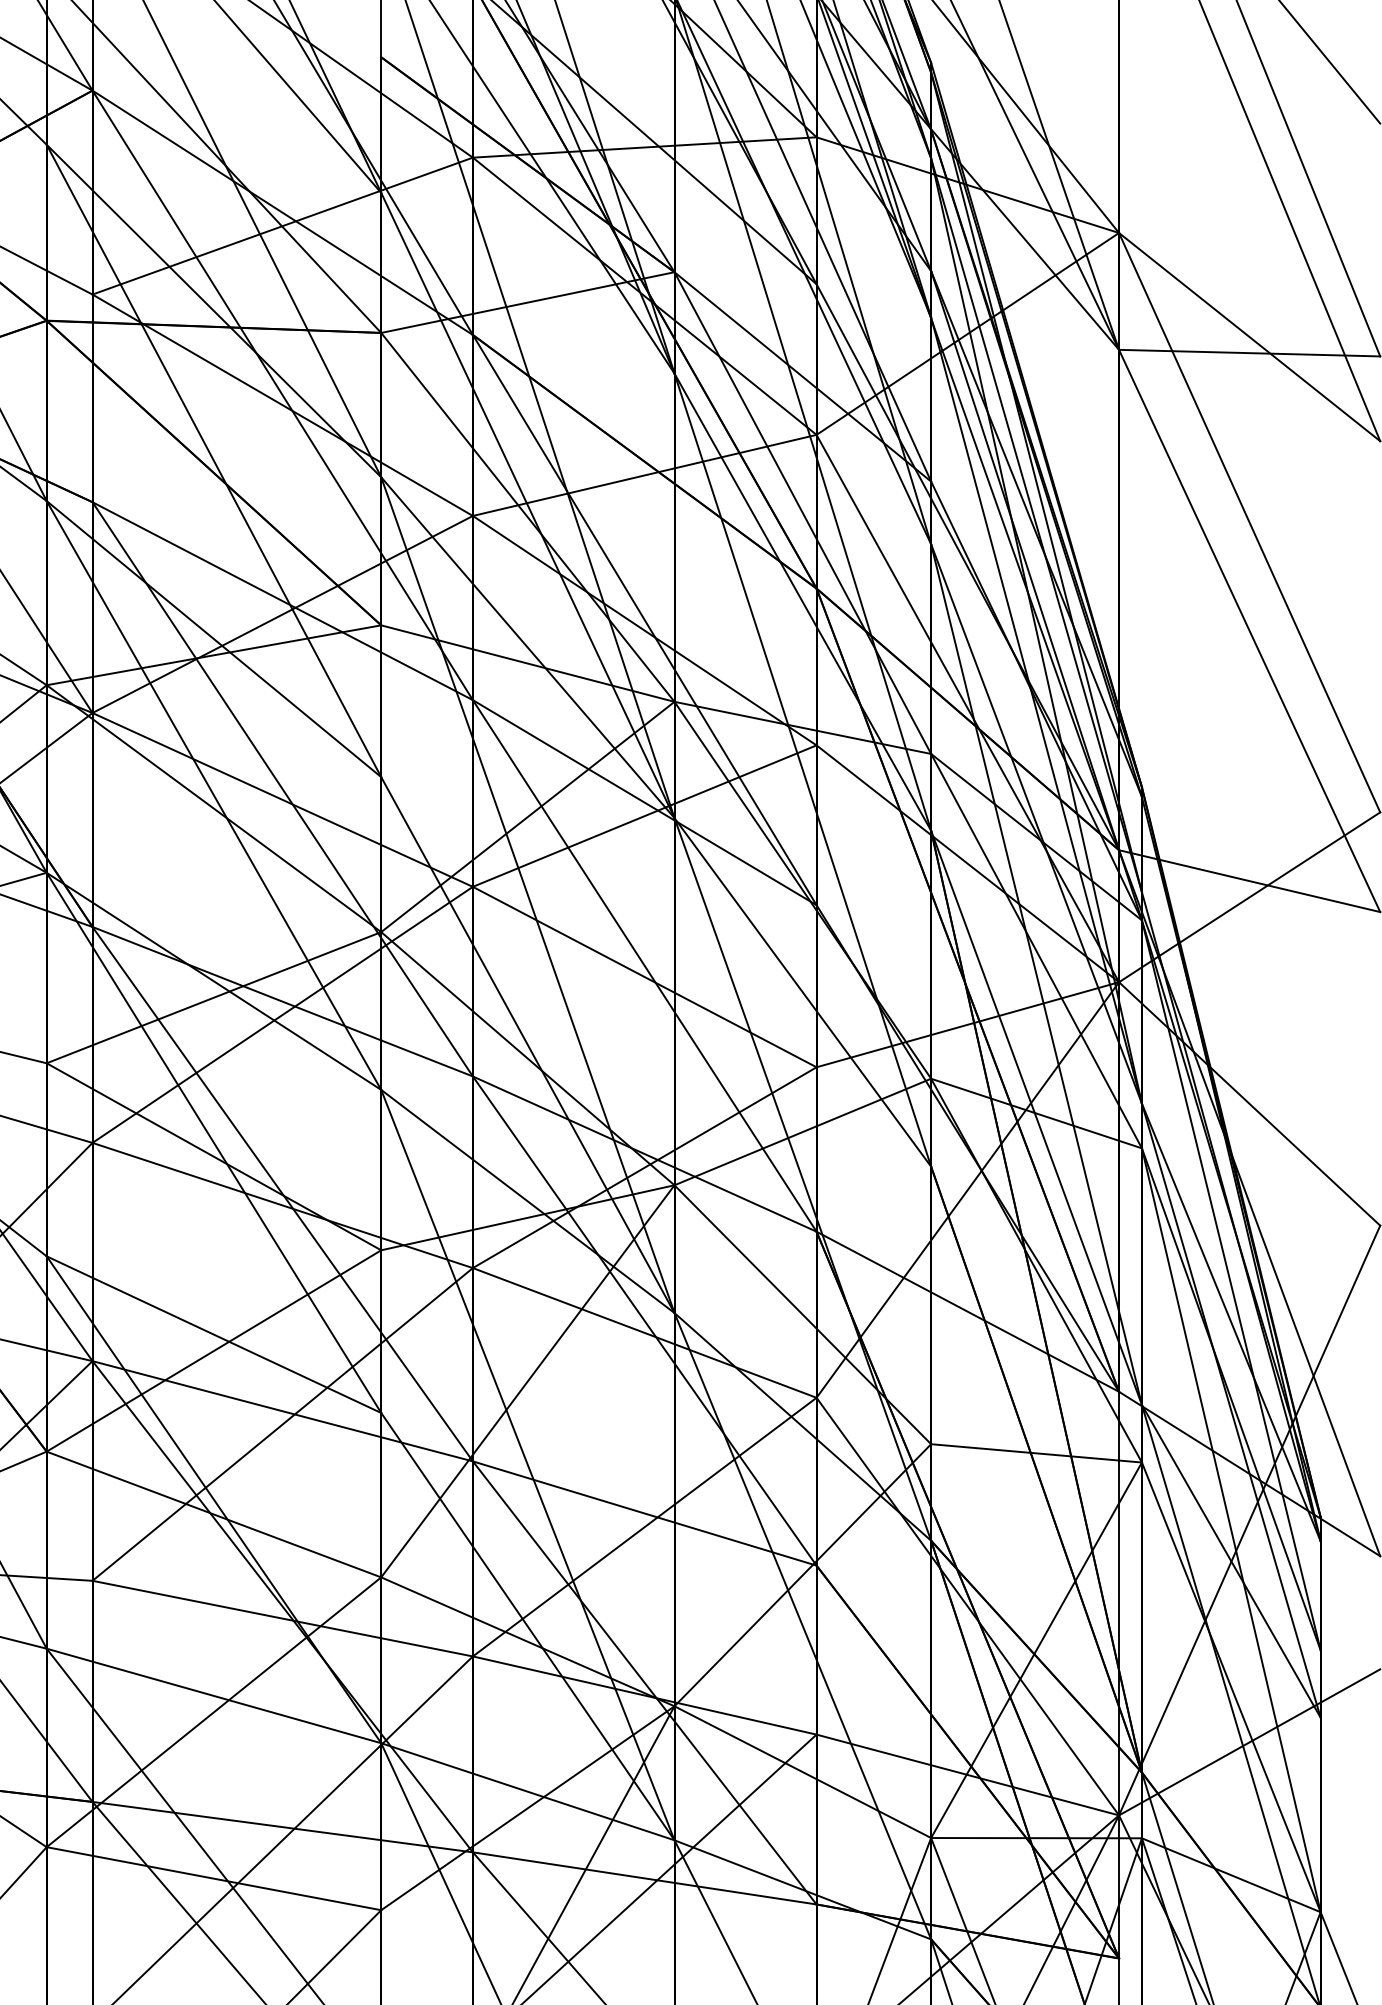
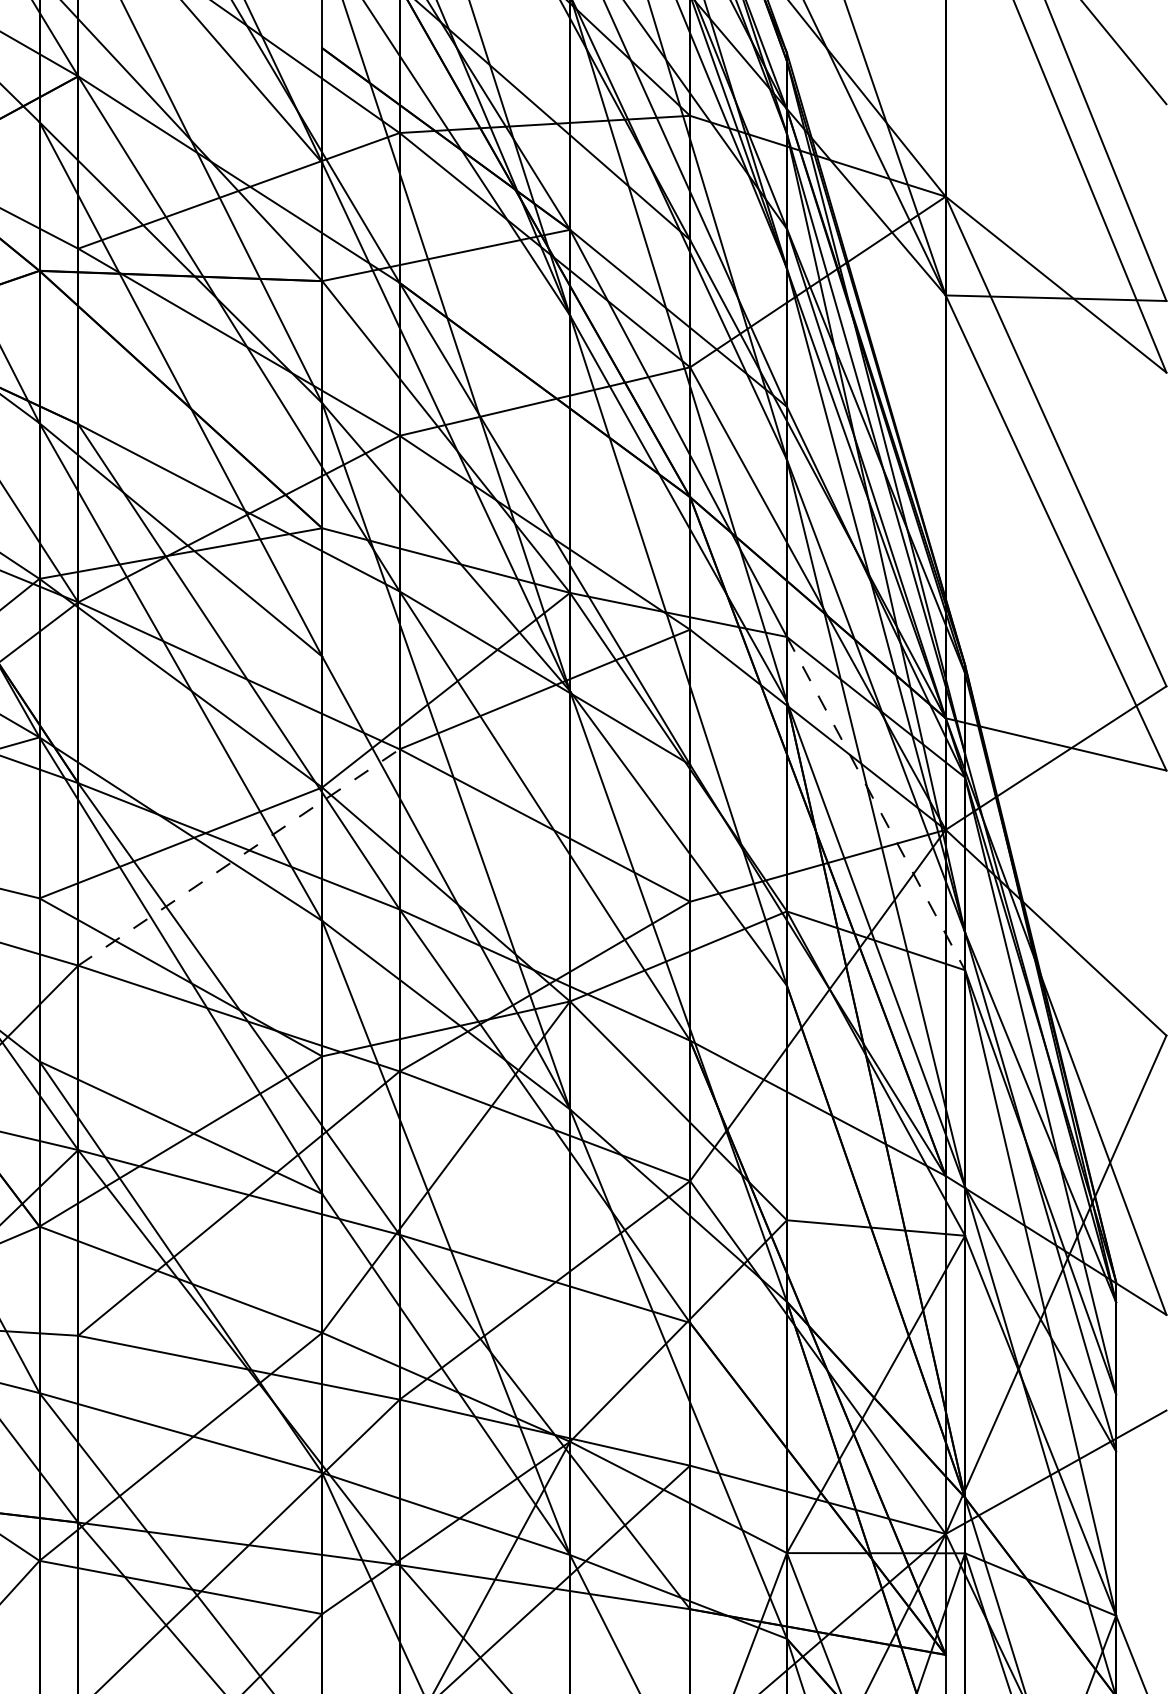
line: (1036, 951) -> (875, 803), solid -> dashed
line: (283, 1014) -> (239, 857), solid -> dashed

